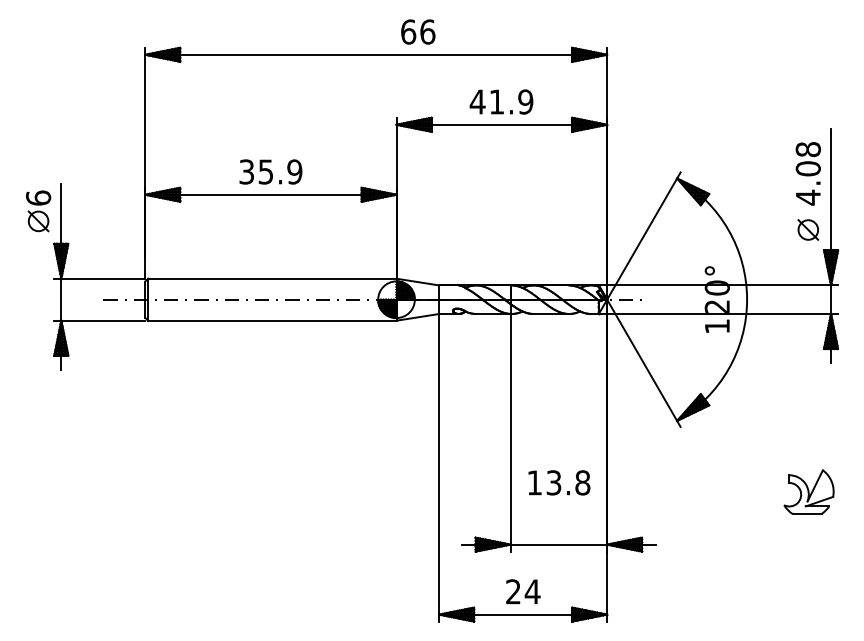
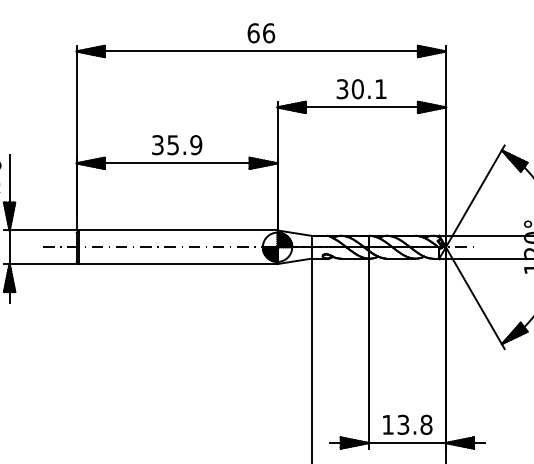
text: (418, 31) -> (261, 32), moved
text: (501, 101) -> (361, 88), 41.9 -> 30.1
text: (559, 482) -> (407, 424), moved

